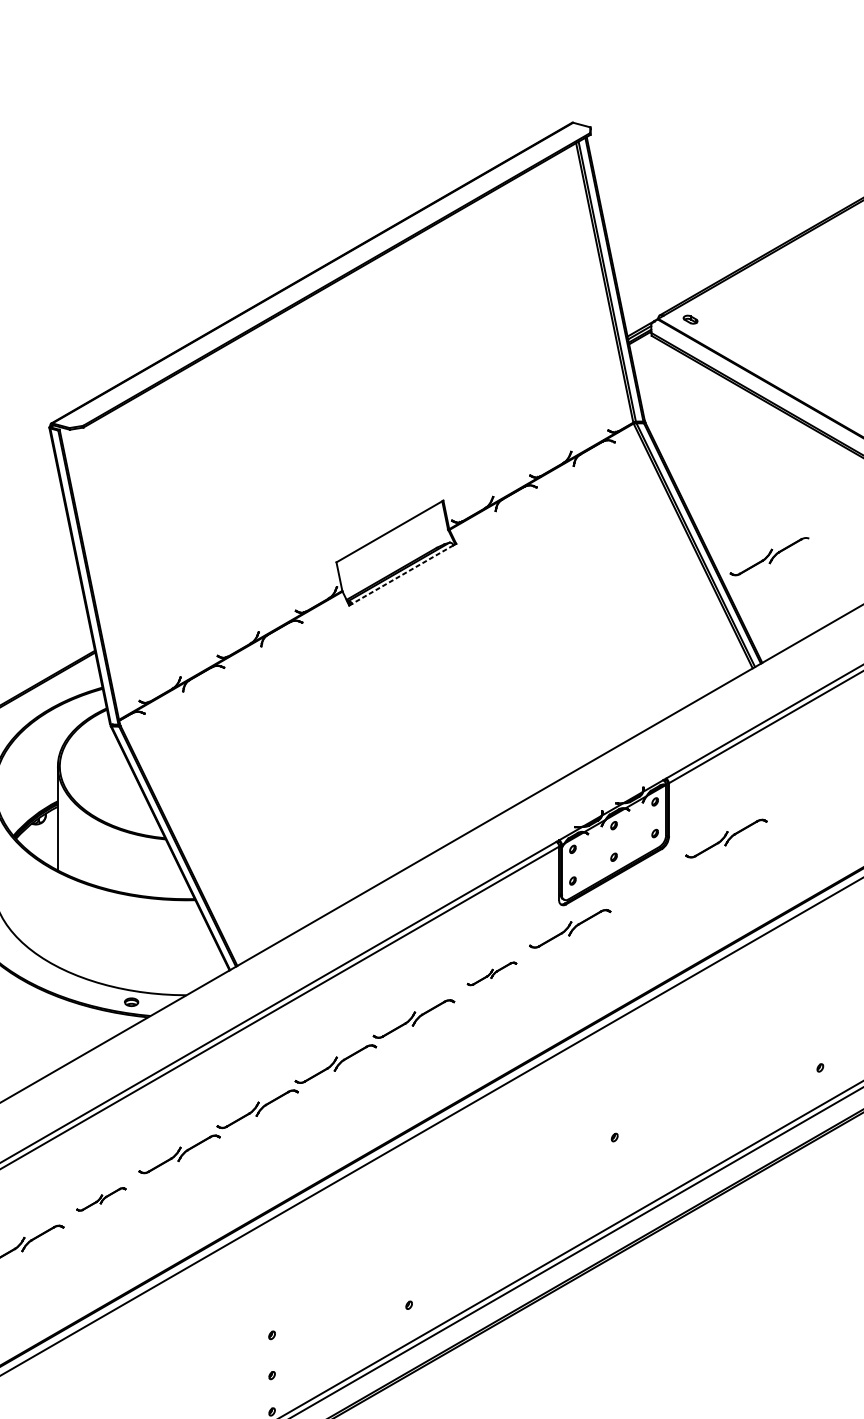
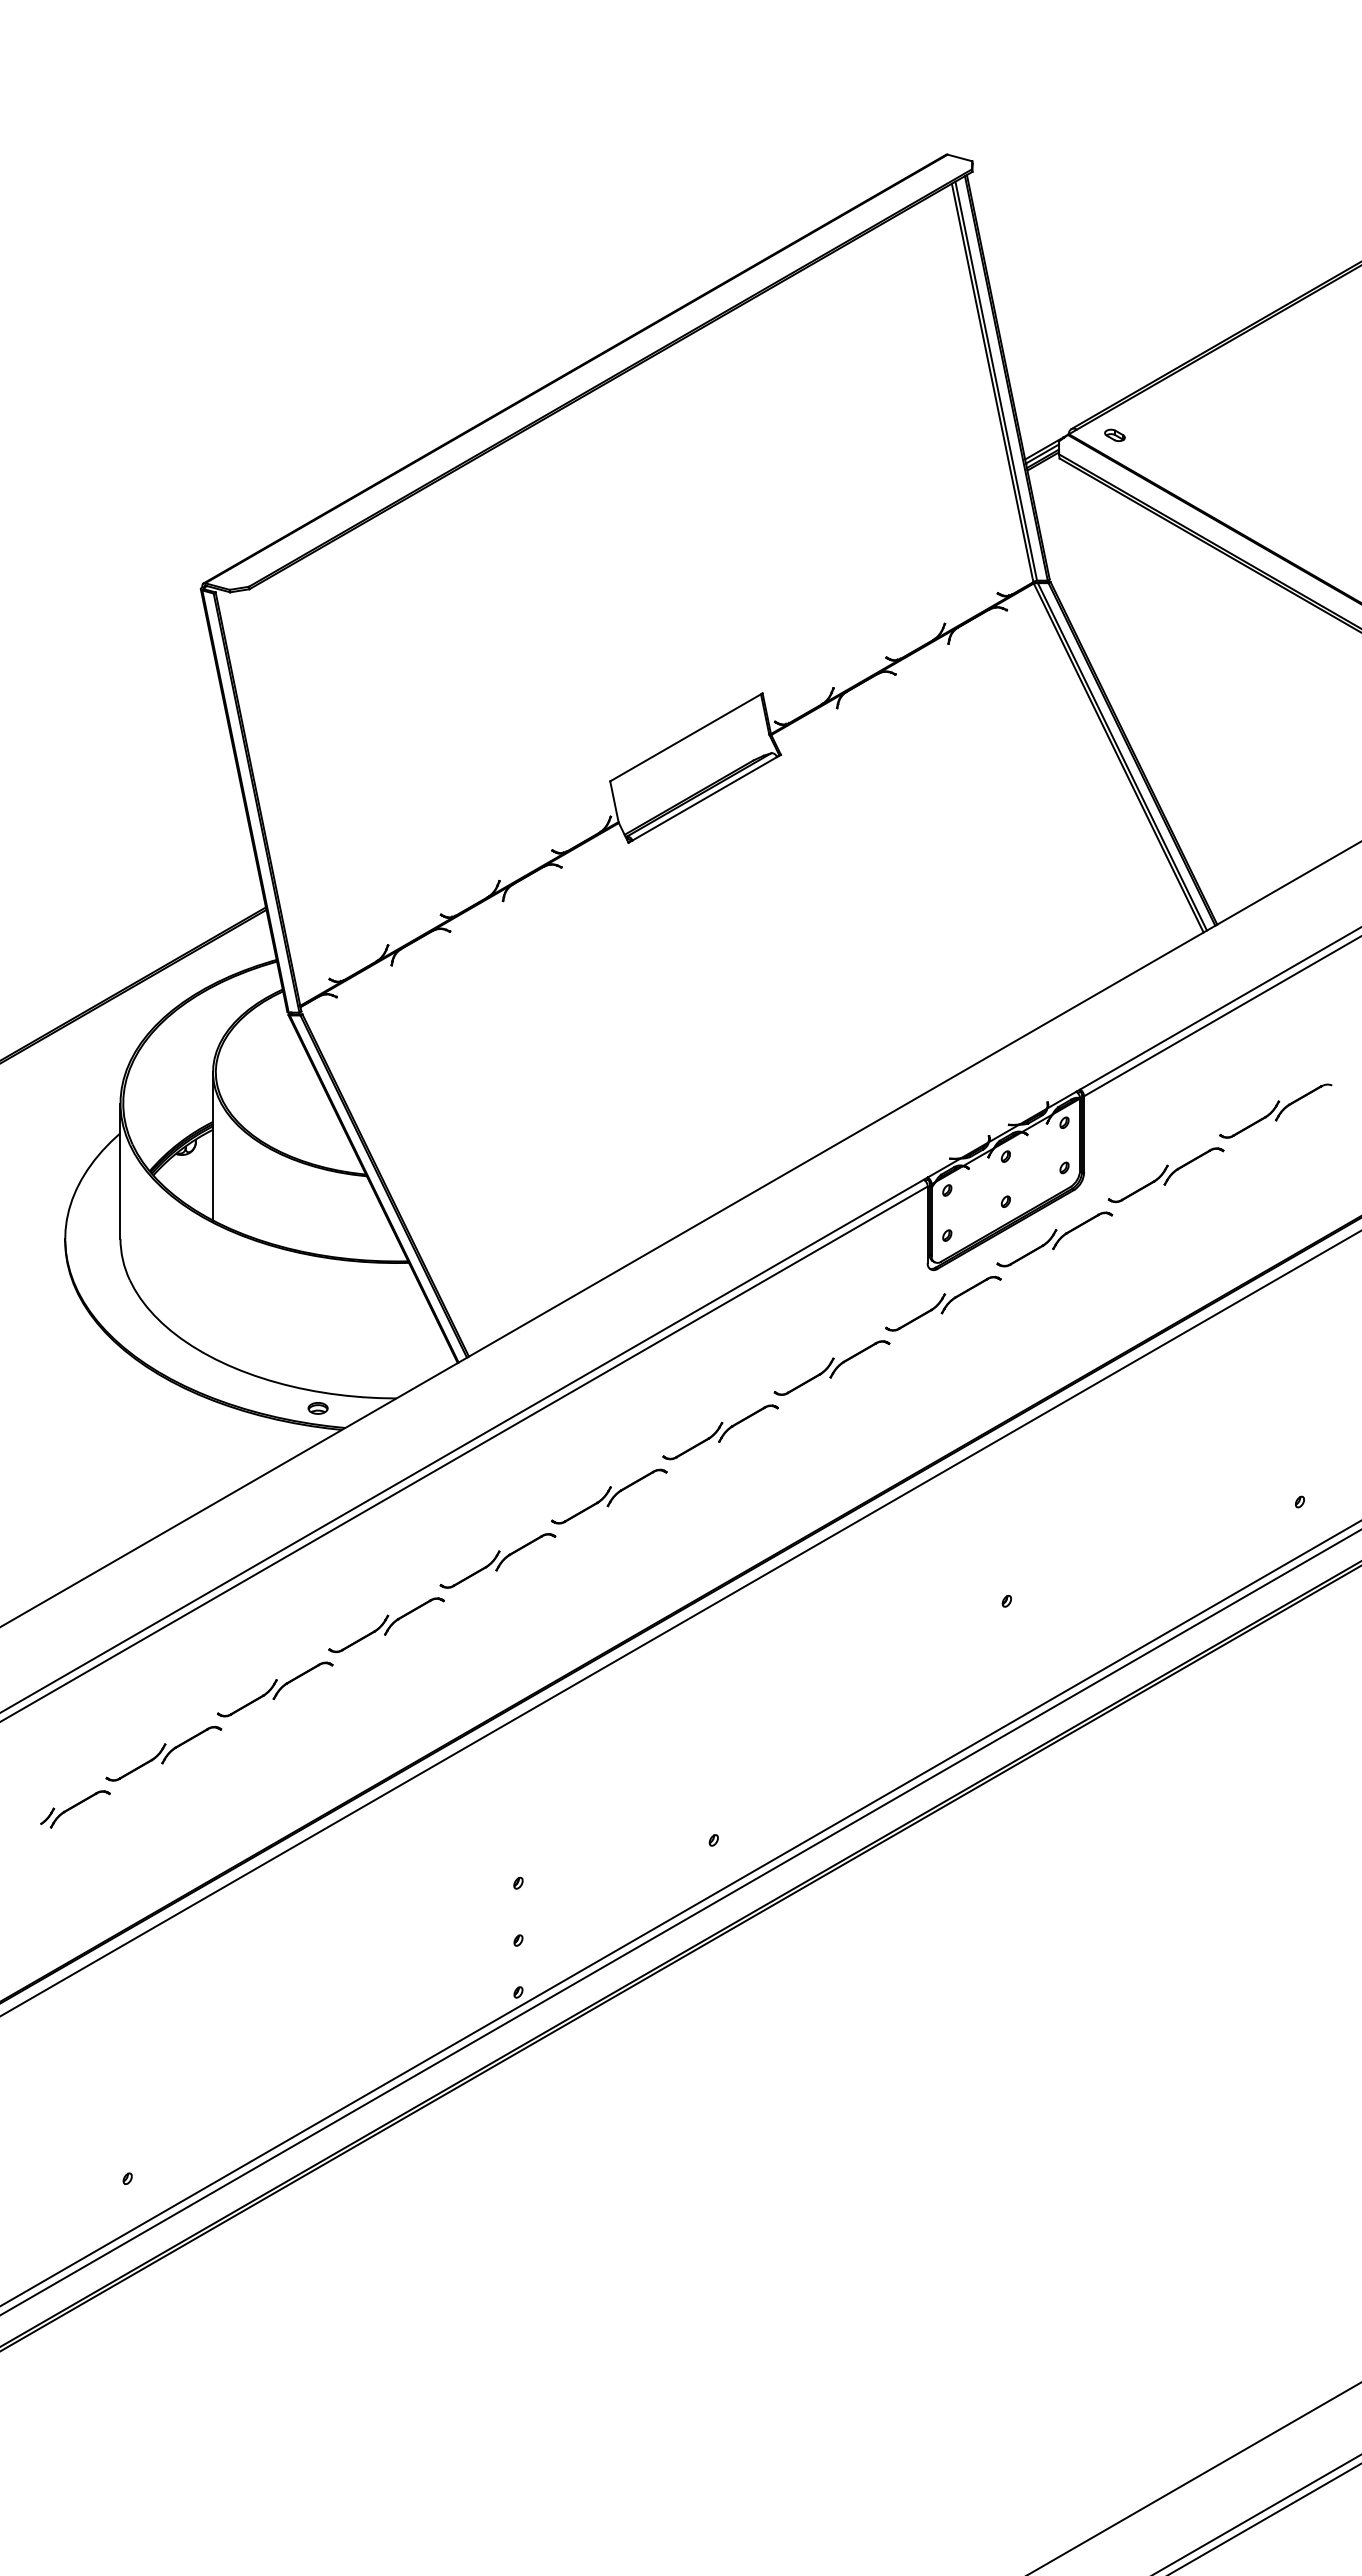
part: (769, 556) -> (1275, 1110), moved
line: (402, 575) -> (704, 799), dashed -> solid
part: (648, 883) -> (1054, 1239), added
part: (491, 973) -> (831, 1367), size x1.67
part: (100, 1199) -> (274, 1689), size x1.67

